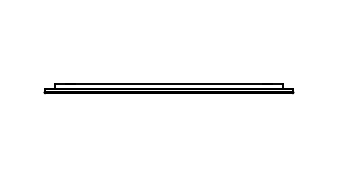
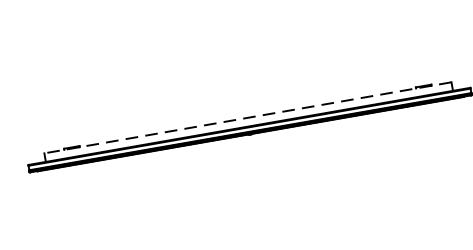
line: (168, 84) -> (247, 118), solid -> dashed

